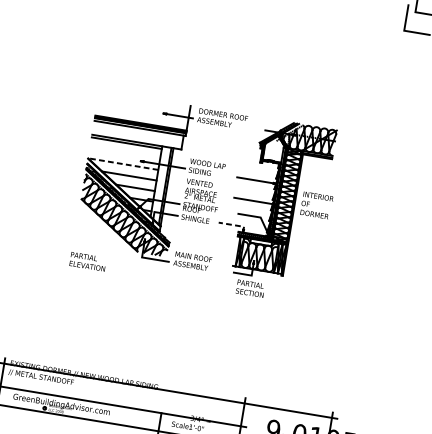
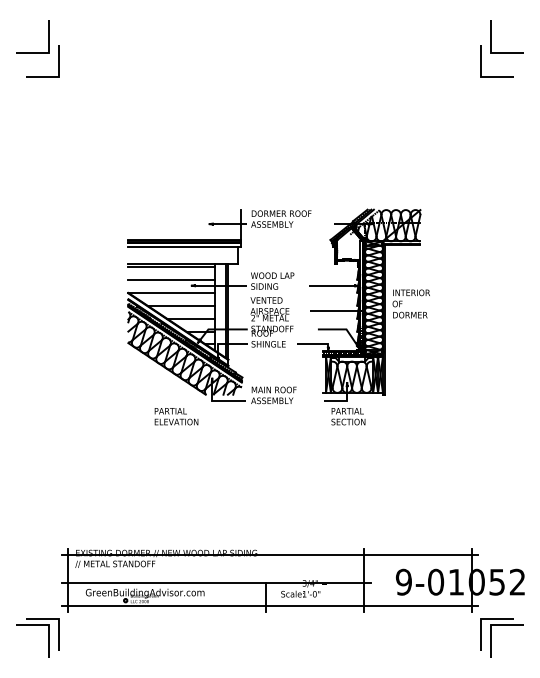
line: (125, 153) -> (171, 279), added
line: (122, 163) -> (170, 292), dashed -> solid
line: (234, 224) -> (316, 343), dashed -> solid
text: (88, 261) -> (176, 416), moved

